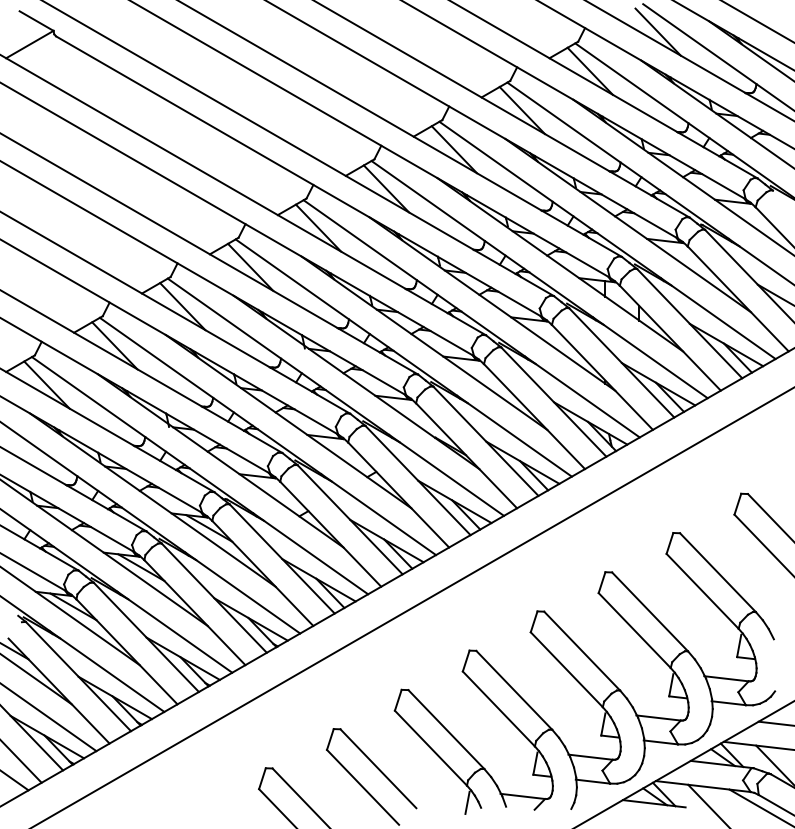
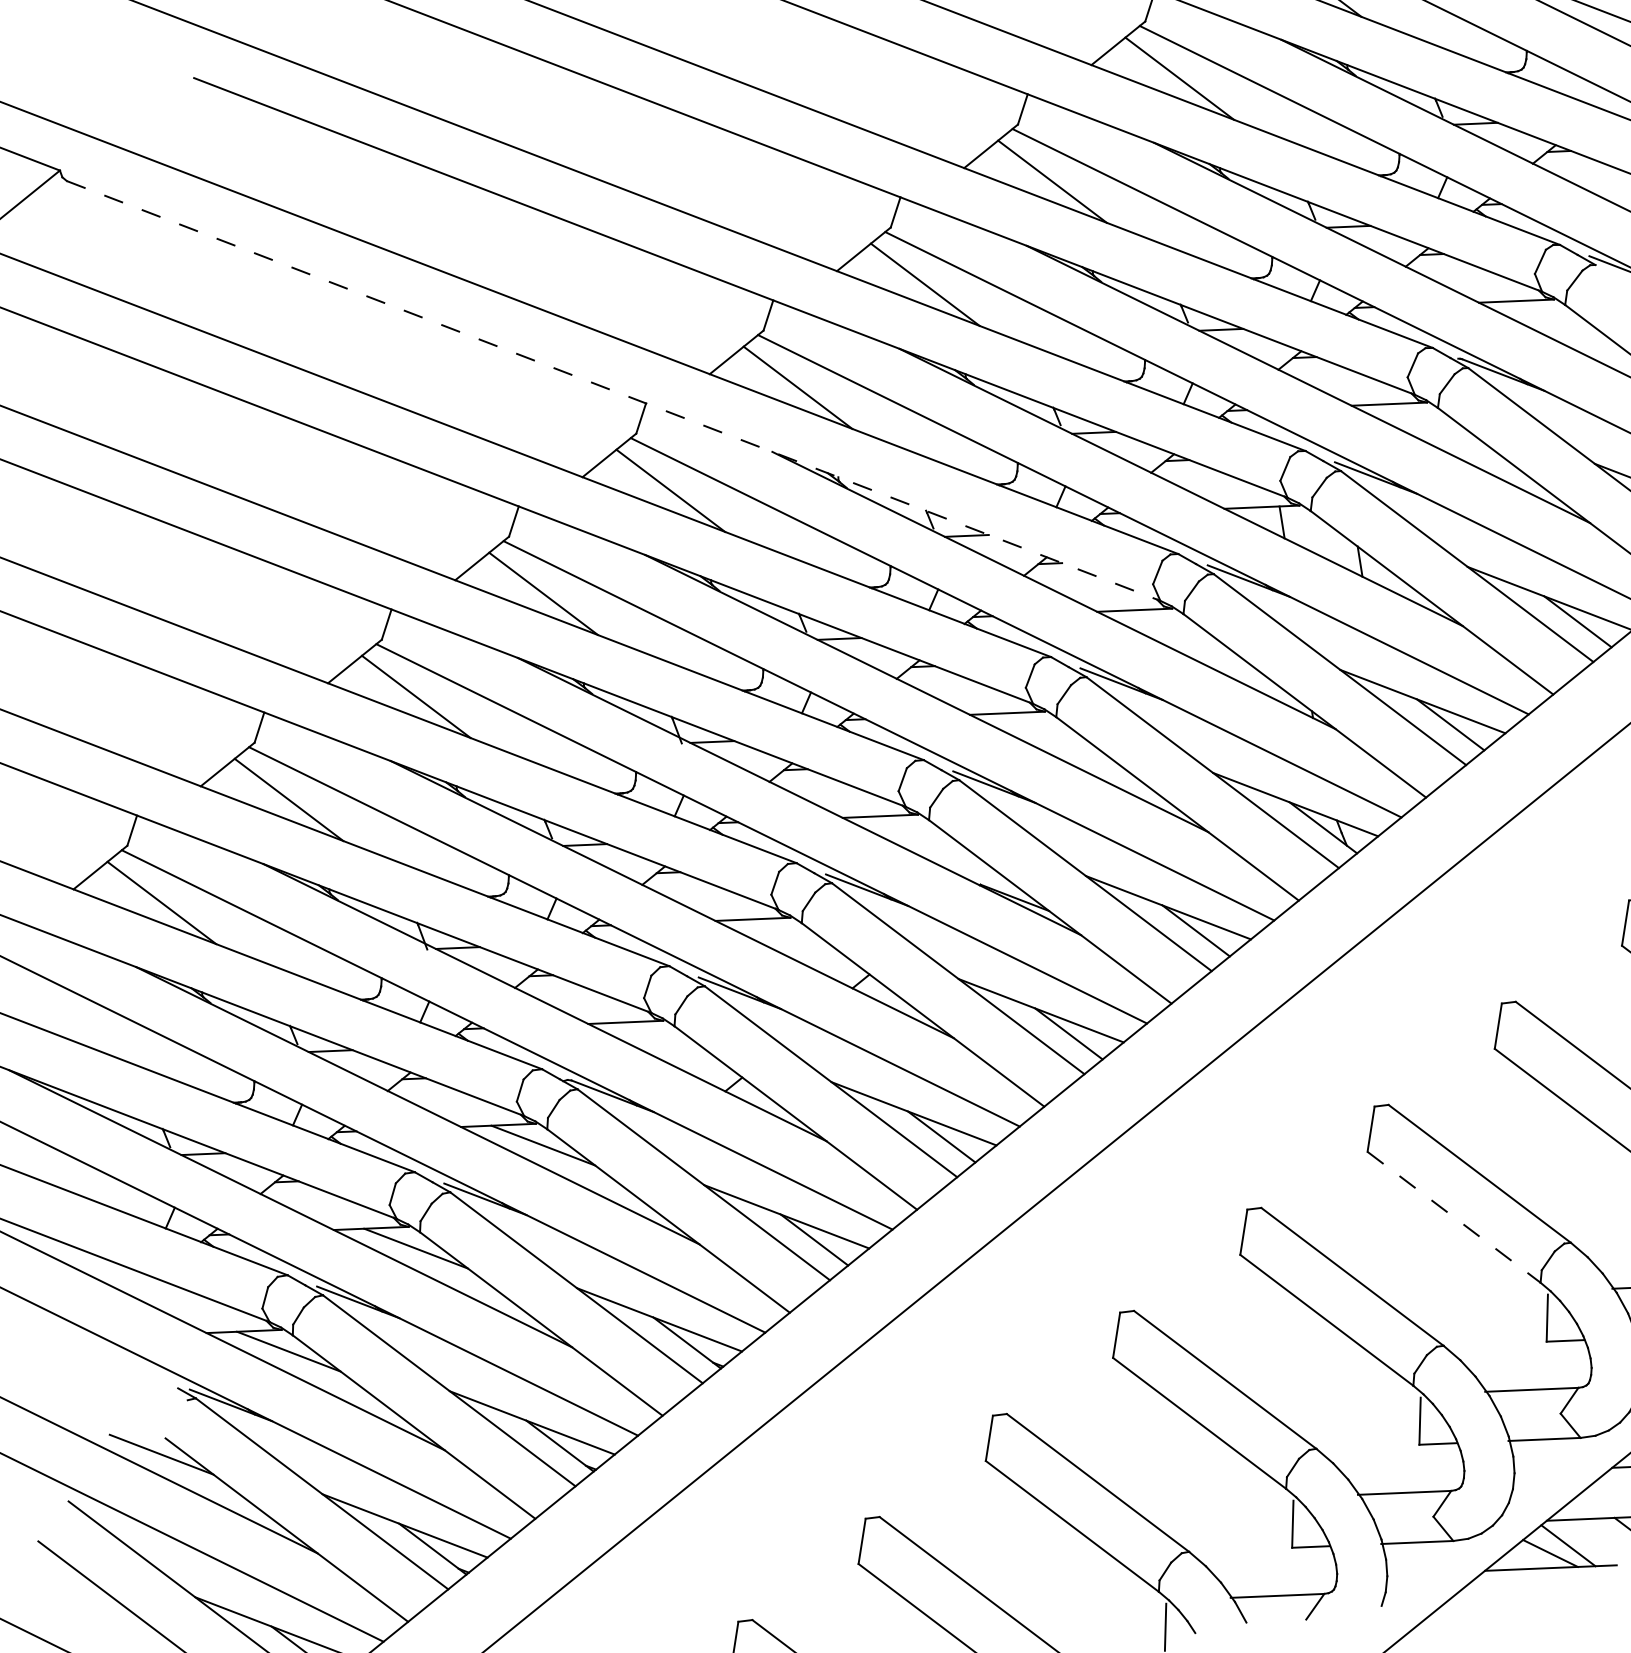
line: (299, 176) -> (614, 390), solid -> dashed
line: (634, 630) -> (1453, 1217), solid -> dashed

